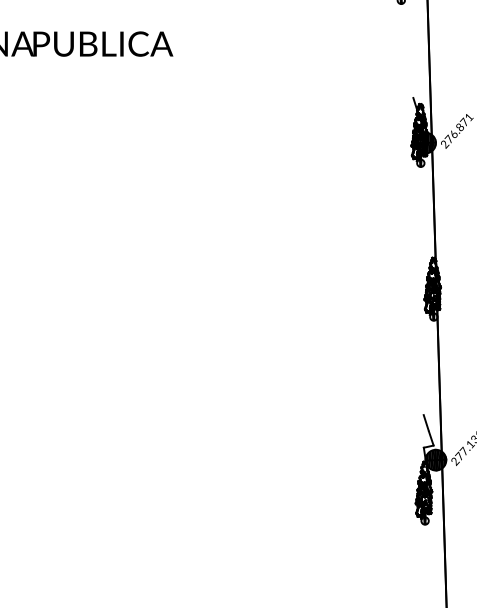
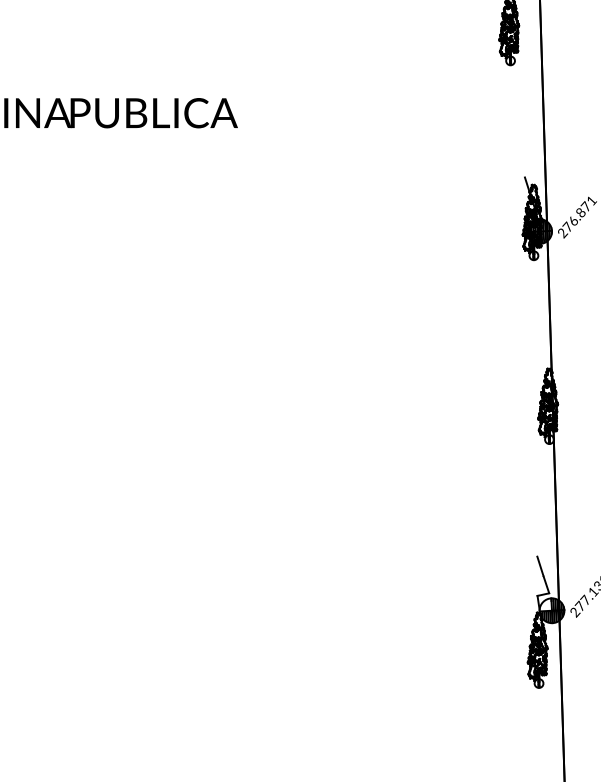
hatch: (430, 454) -> (545, 604), removed

